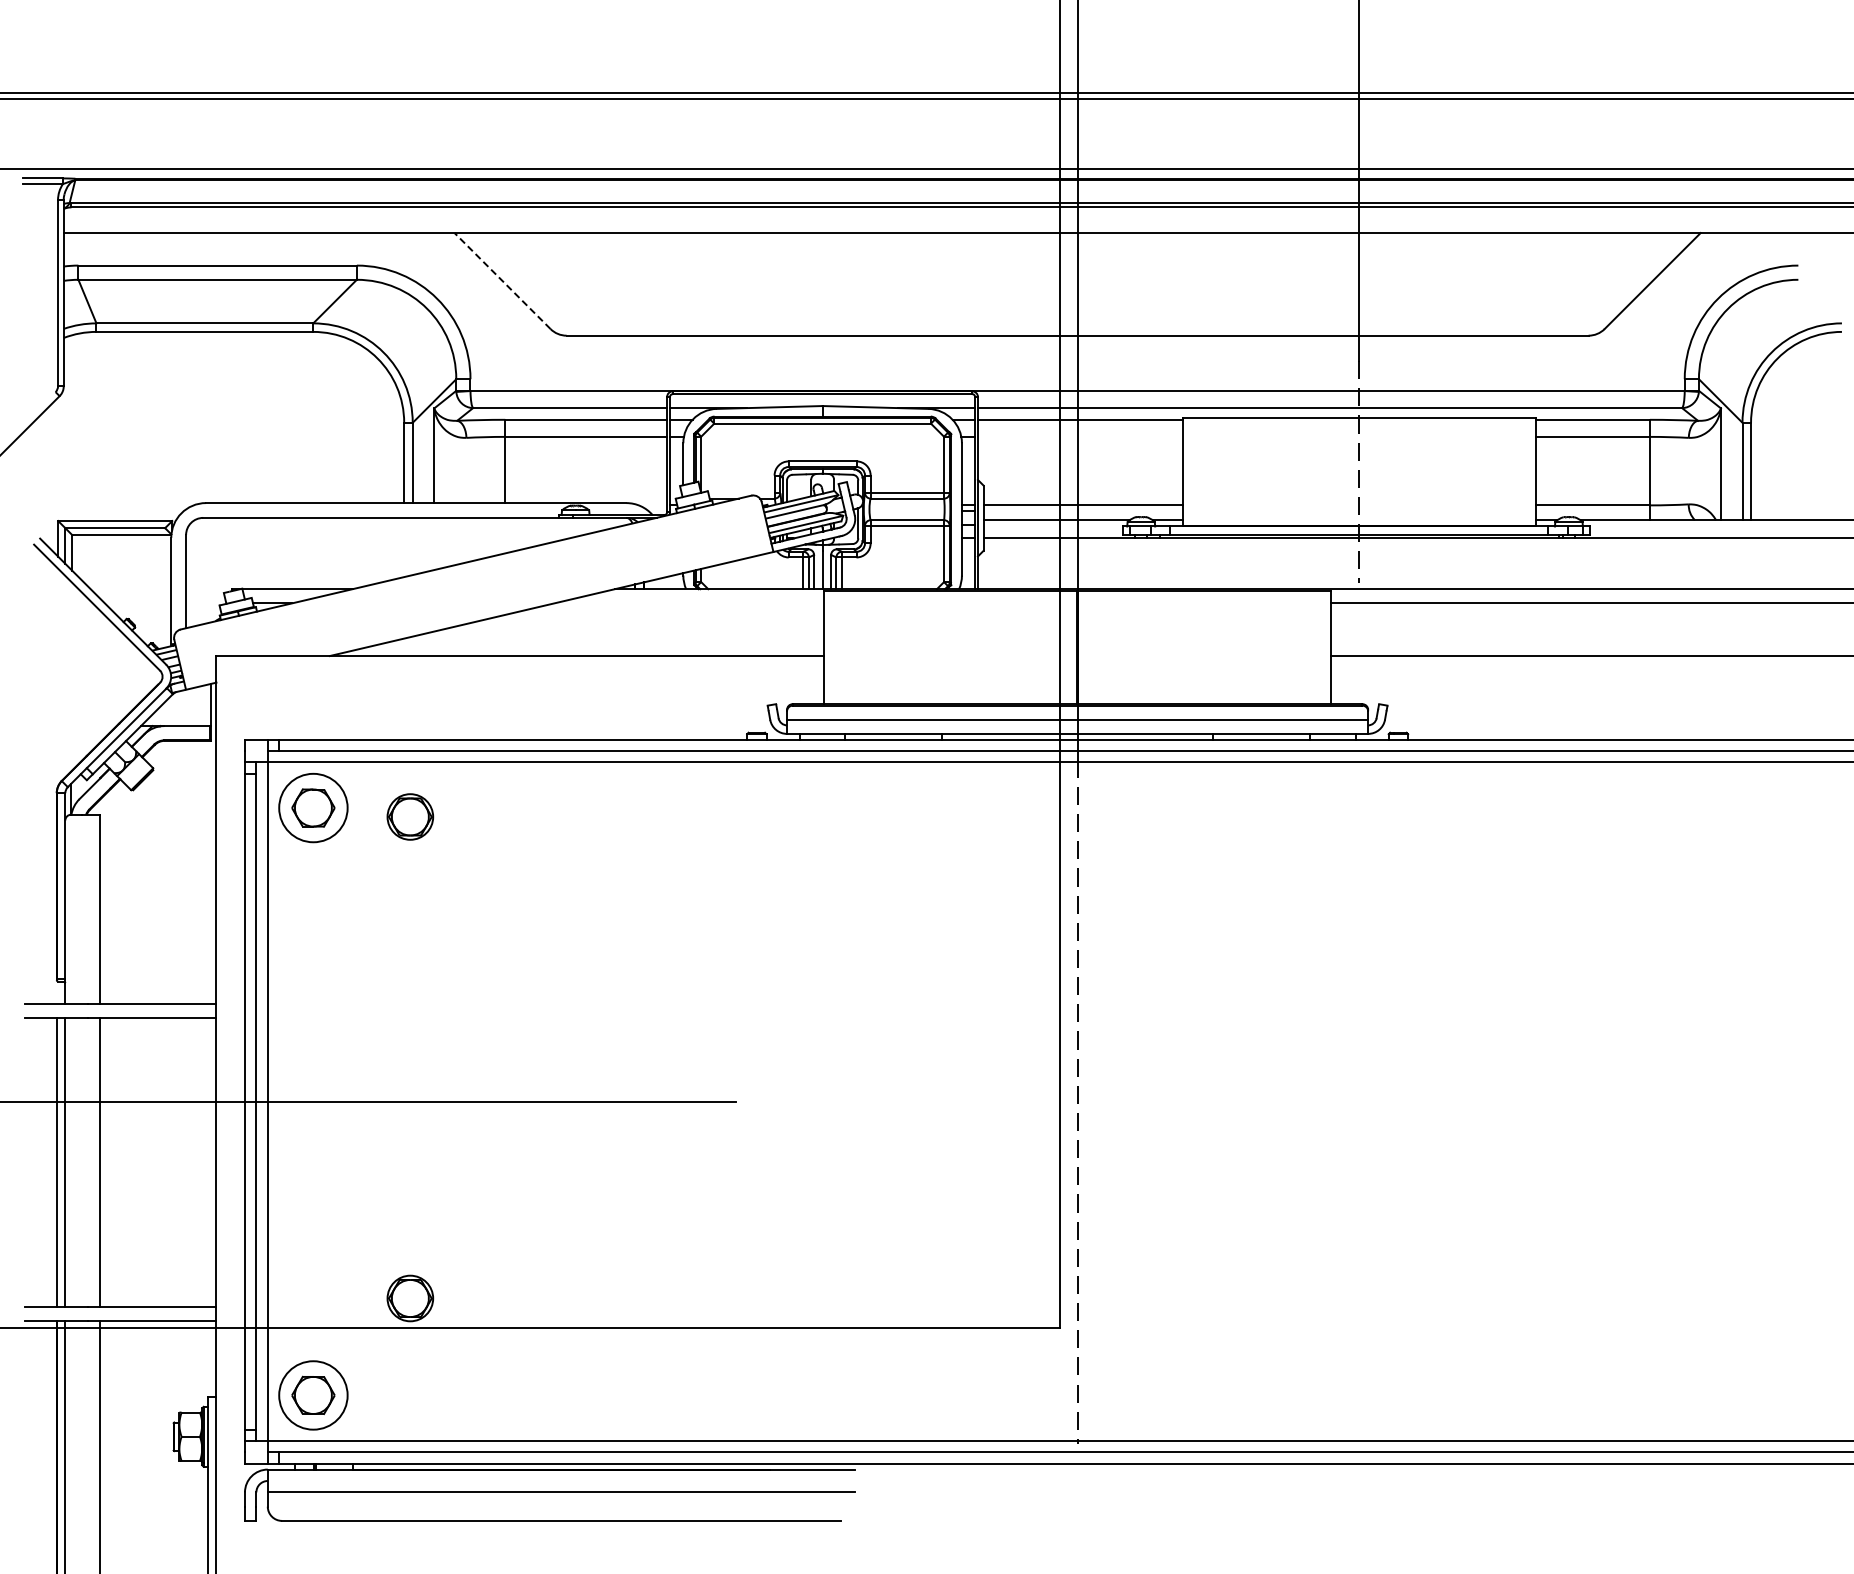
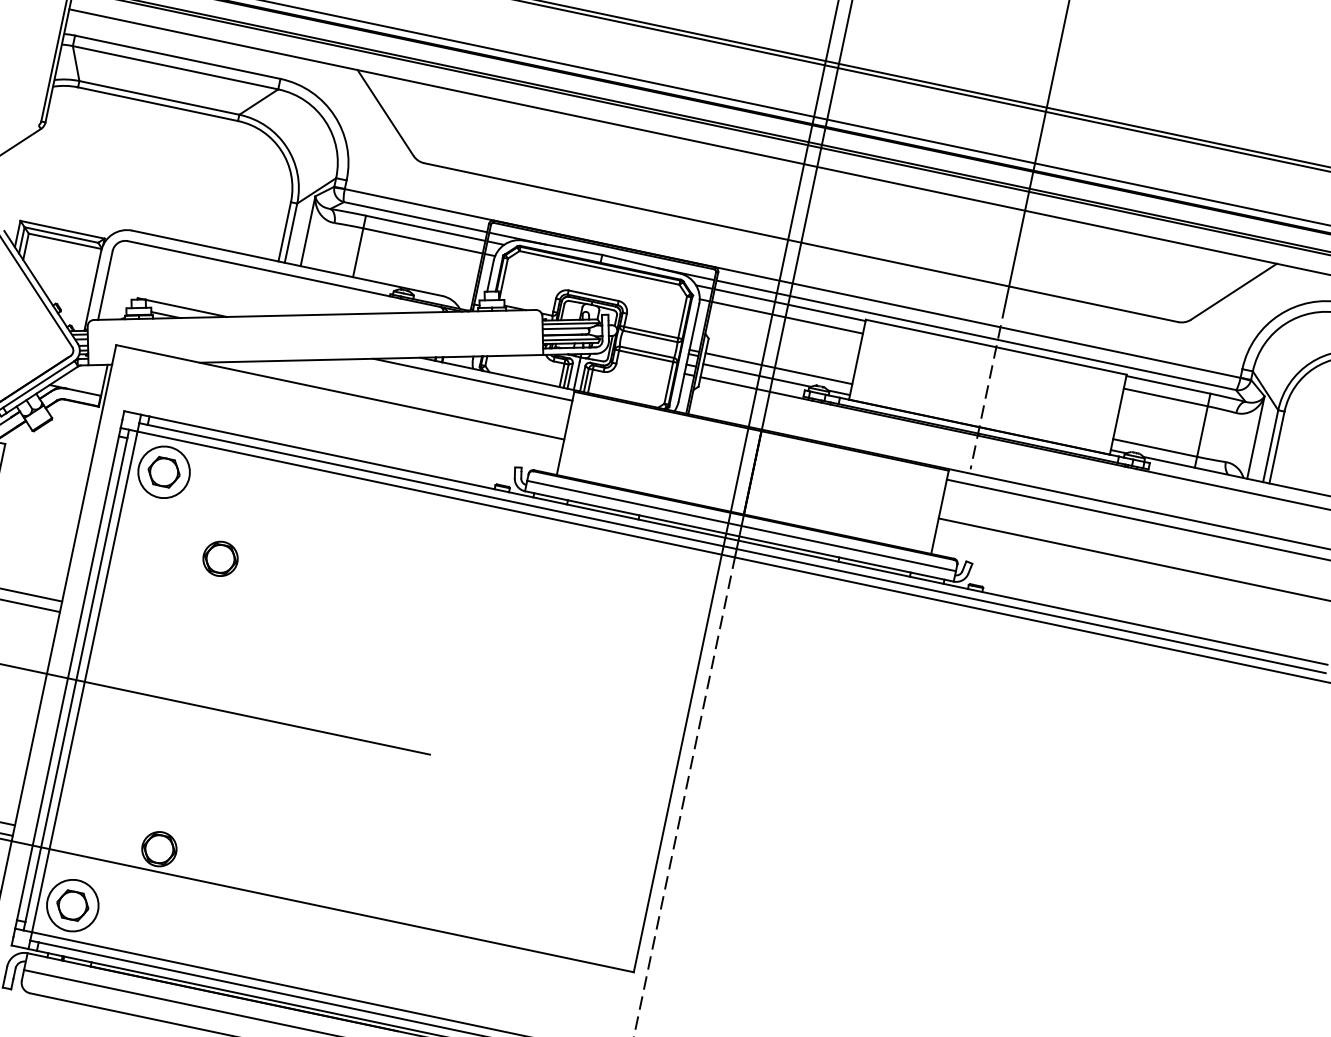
line: (502, 281) -> (385, 113), dashed -> solid
line: (1079, 436) -> (787, 317), added
line: (688, 603) -> (472, 379), added
part: (410, 816) -> (220, 558), moved

